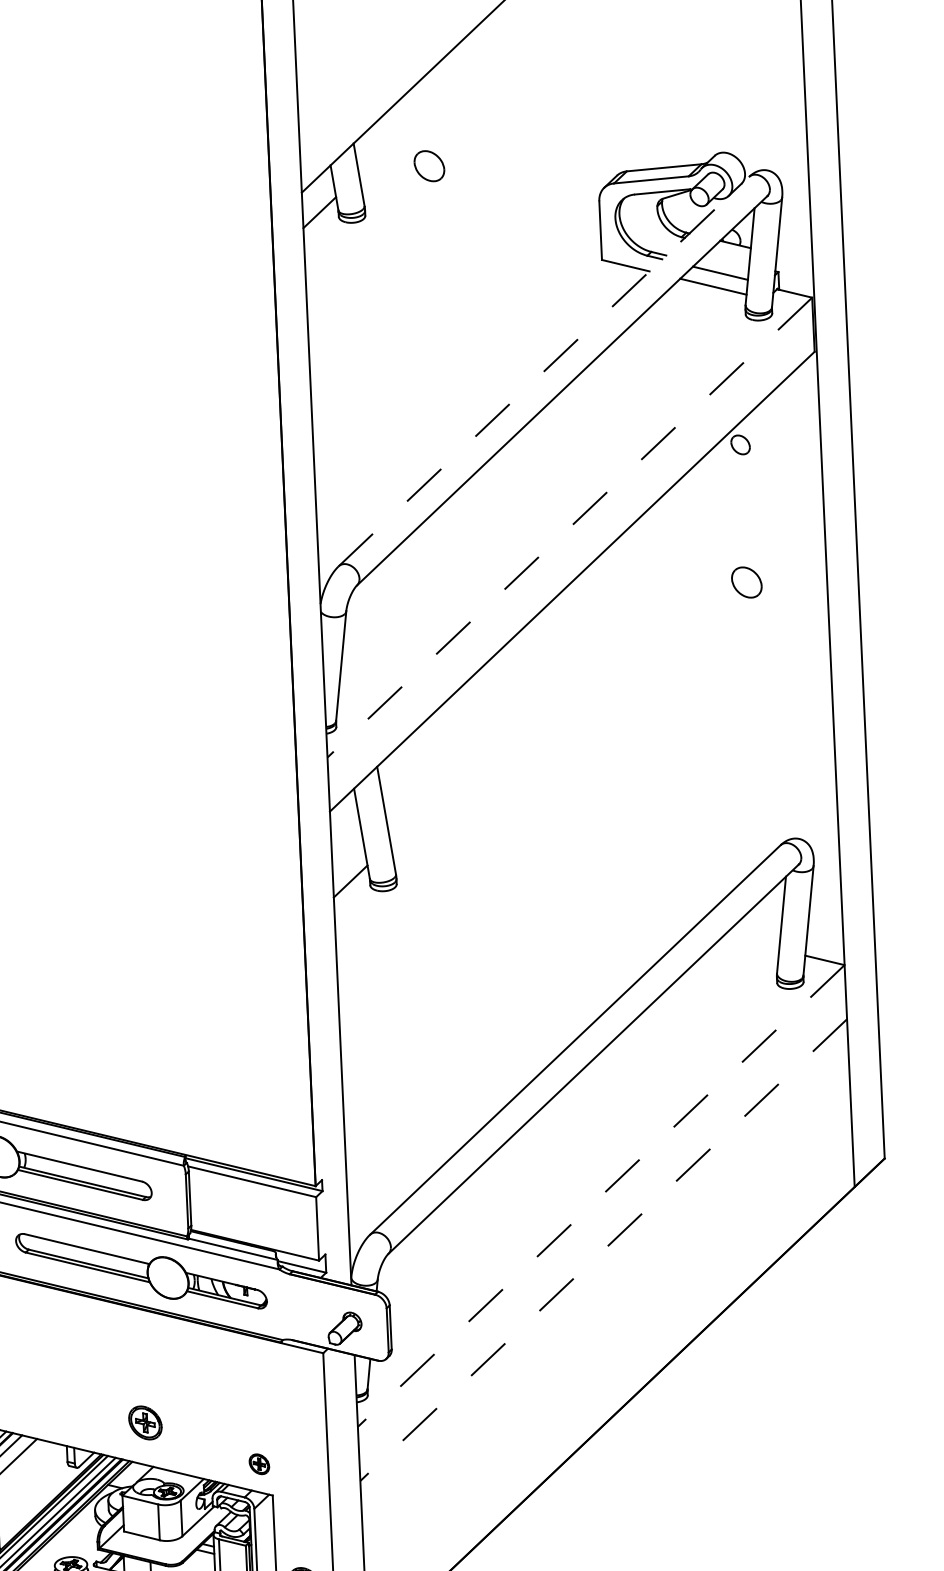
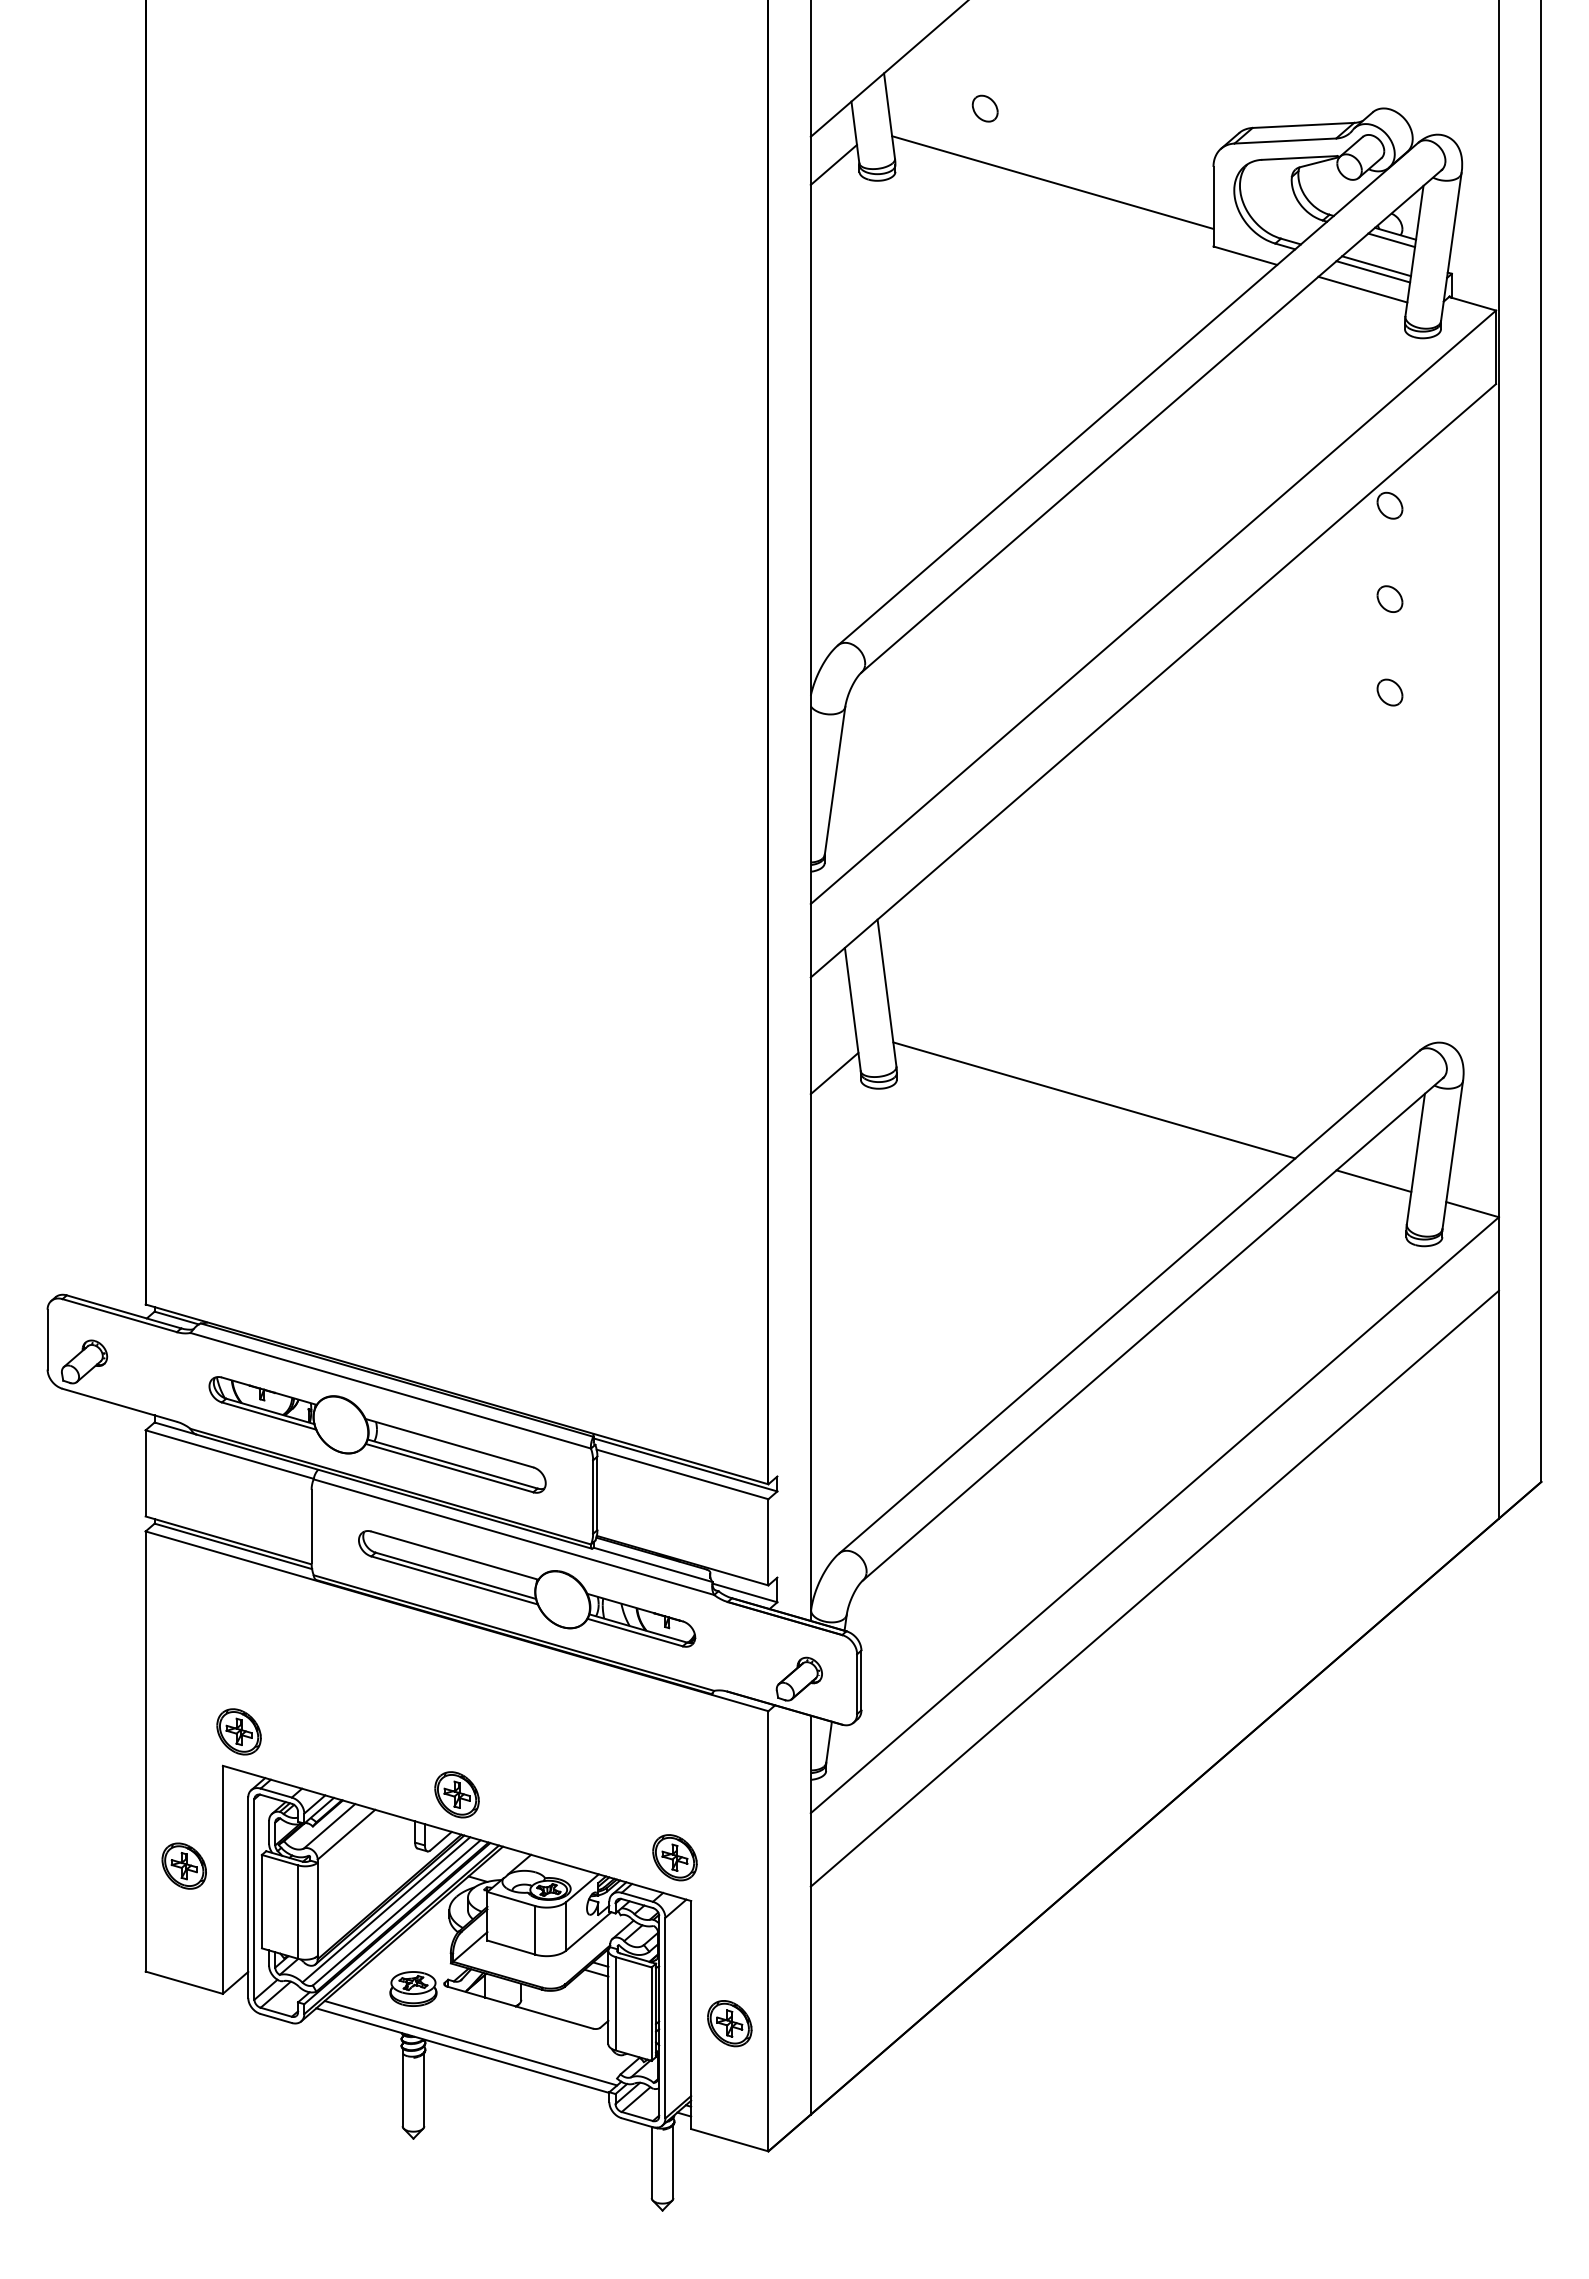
part: (428, 166) -> (984, 108), size x0.62
line: (481, 218) -> (1052, 182), added
line: (732, 249) -> (1391, 240), added
line: (722, 269) -> (1376, 266), added
line: (544, 371) -> (1128, 394), dashed -> solid
part: (743, 513) -> (1389, 598), added
line: (569, 527) -> (1153, 607), dashed -> solid
part: (746, 582) -> (1389, 692), size x0.62
line: (542, 892) -> (1094, 1100), added
line: (751, 942) -> (1373, 1180), added
line: (600, 1196) -> (1154, 1515), dashed -> solid
line: (603, 1250) -> (1154, 1589), dashed -> solid
part: (145, 1422) -> (456, 1794), moved
part: (259, 1464) -> (674, 1857), size x1.67

